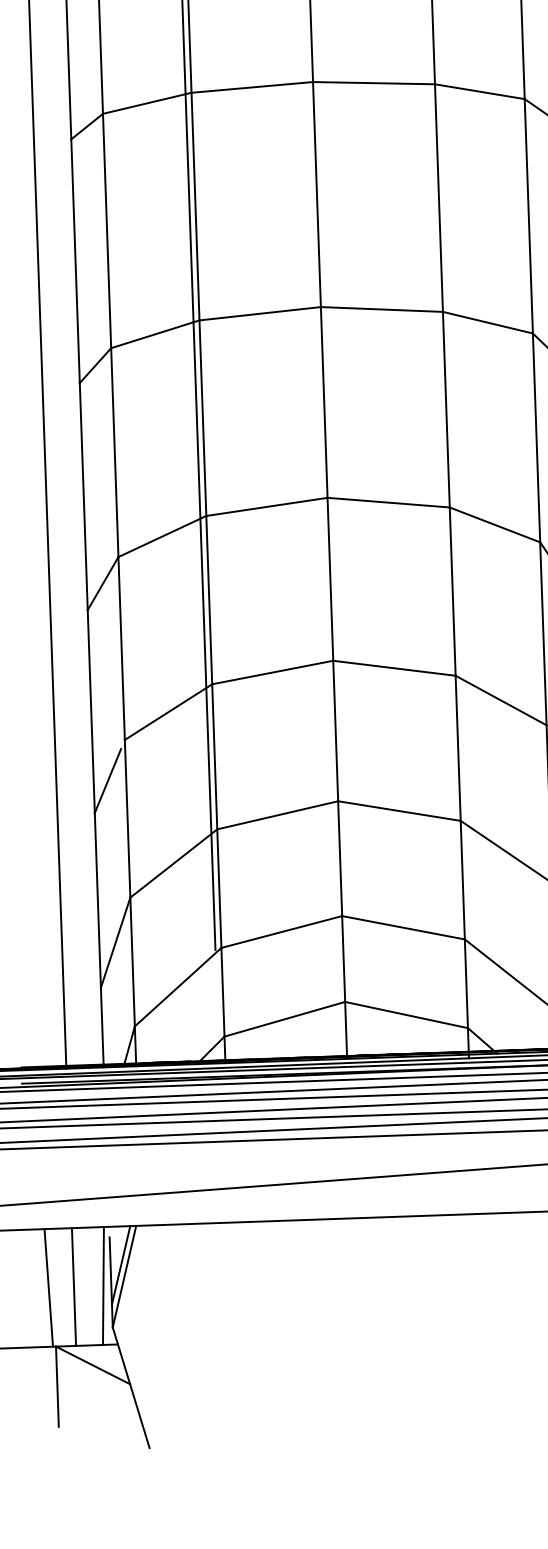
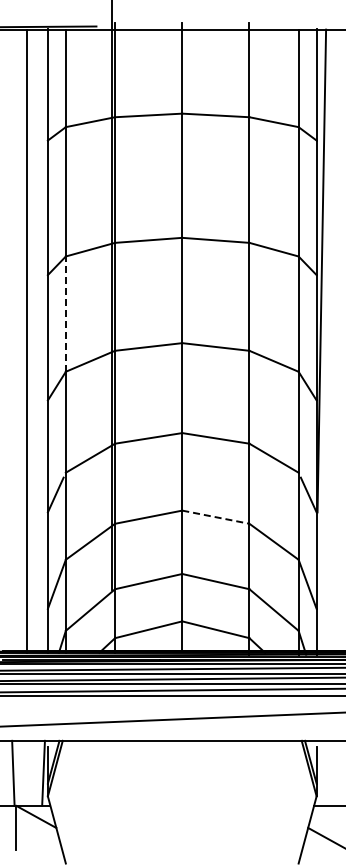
line: (114, 453) -> (65, 314), solid -> dashed
line: (400, 811) -> (216, 517), solid -> dashed
line: (74, 1285) -> (27, 772), removed

